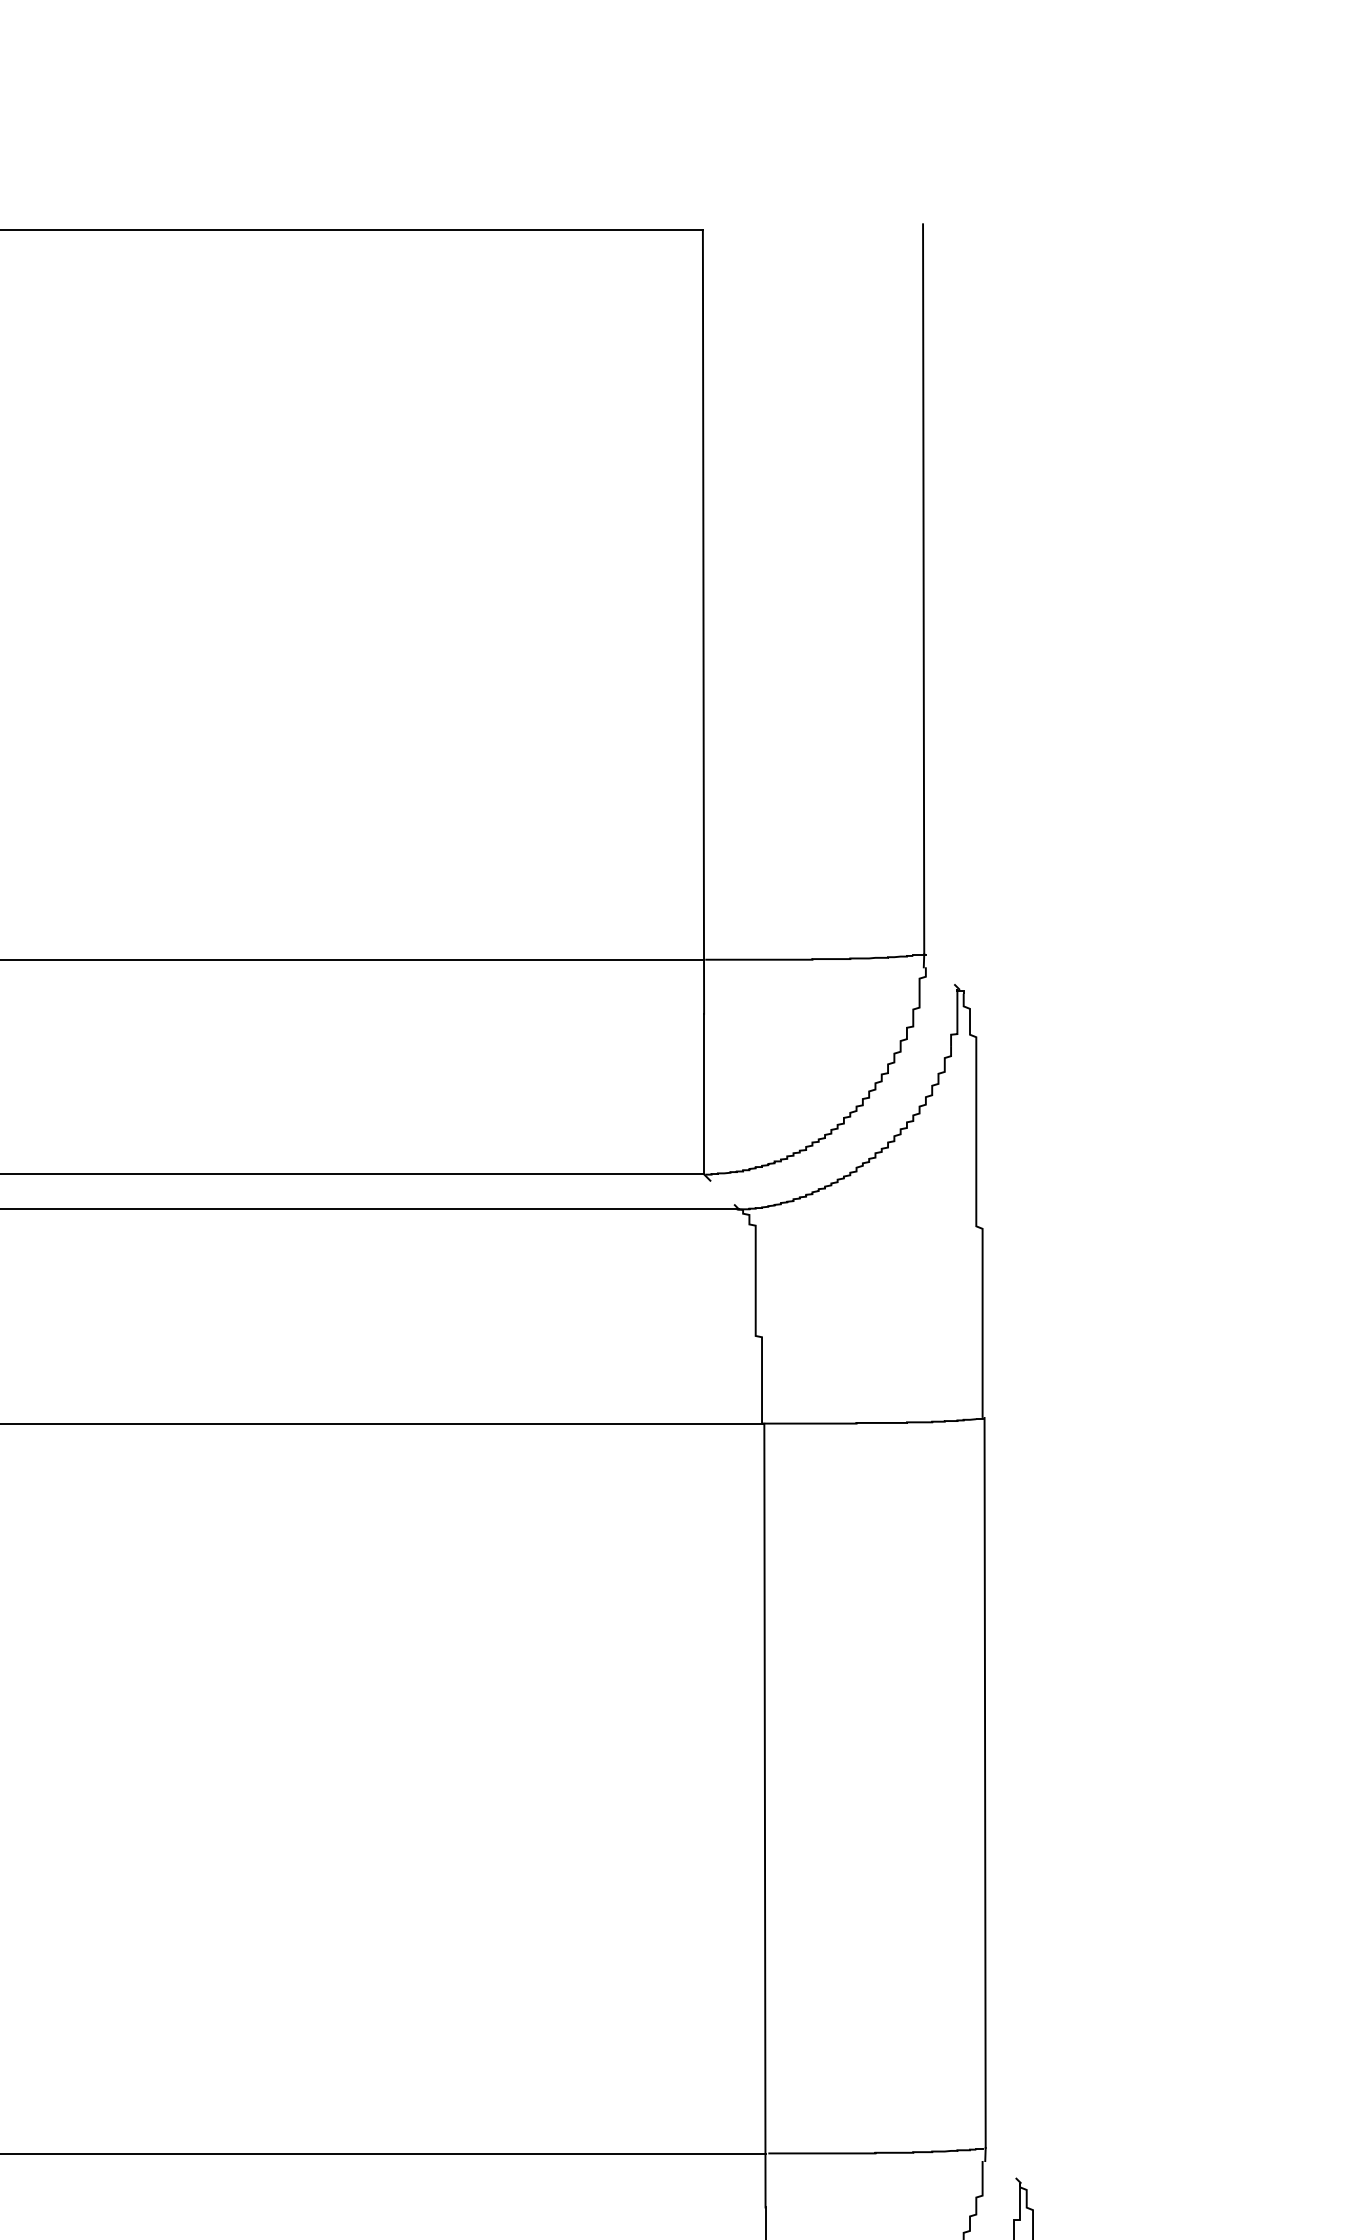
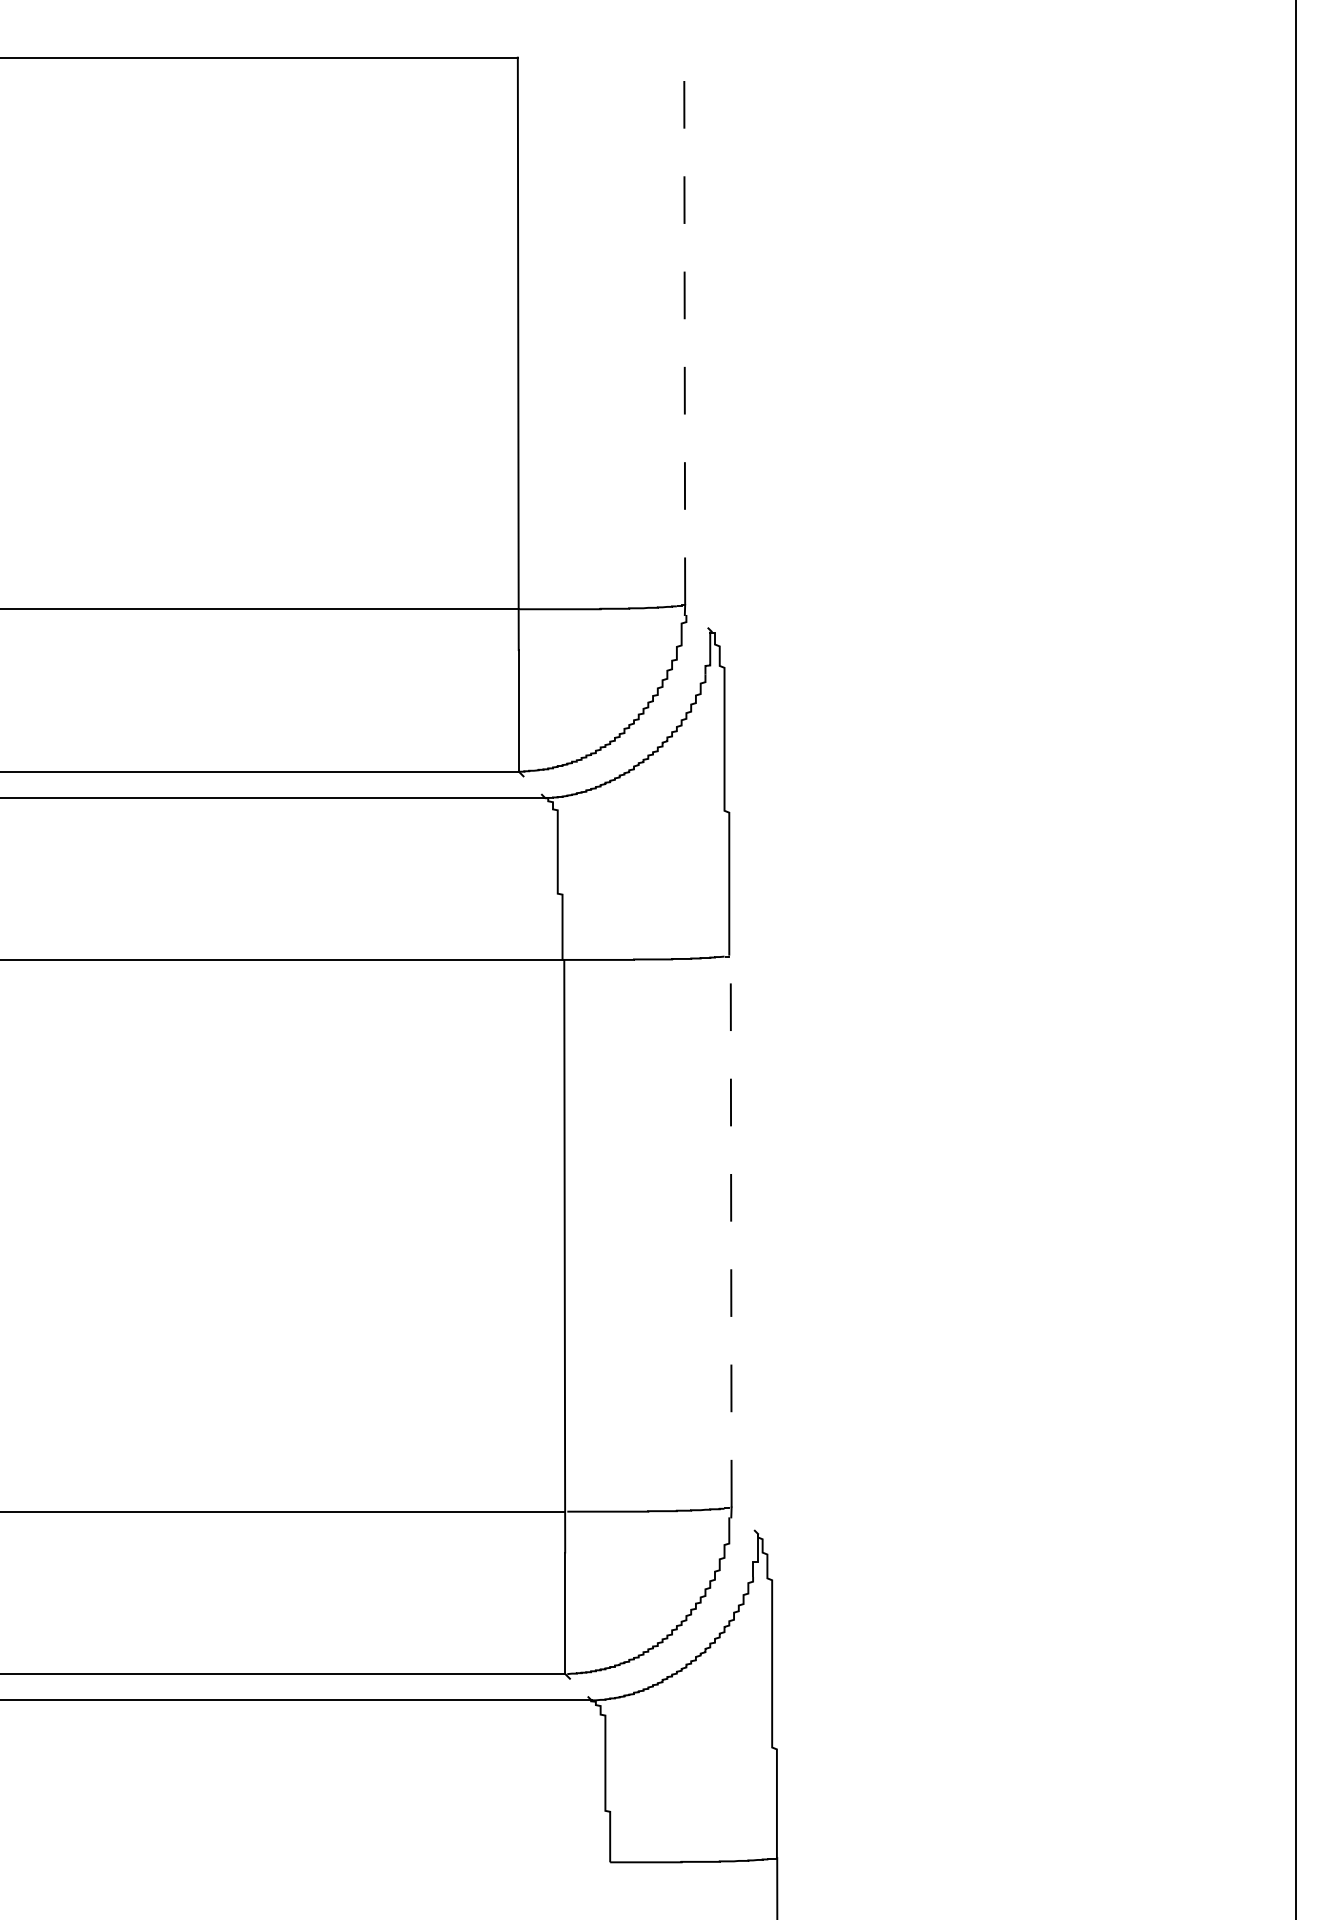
line: (923, 589) -> (684, 329), solid -> dashed
line: (985, 1782) -> (731, 1231), solid -> dashed

